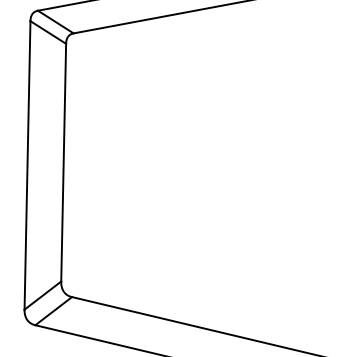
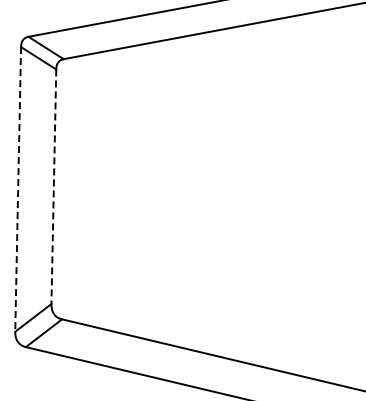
line: (63, 163) -> (53, 187), solid -> dashed
line: (27, 165) -> (18, 189), solid -> dashed

